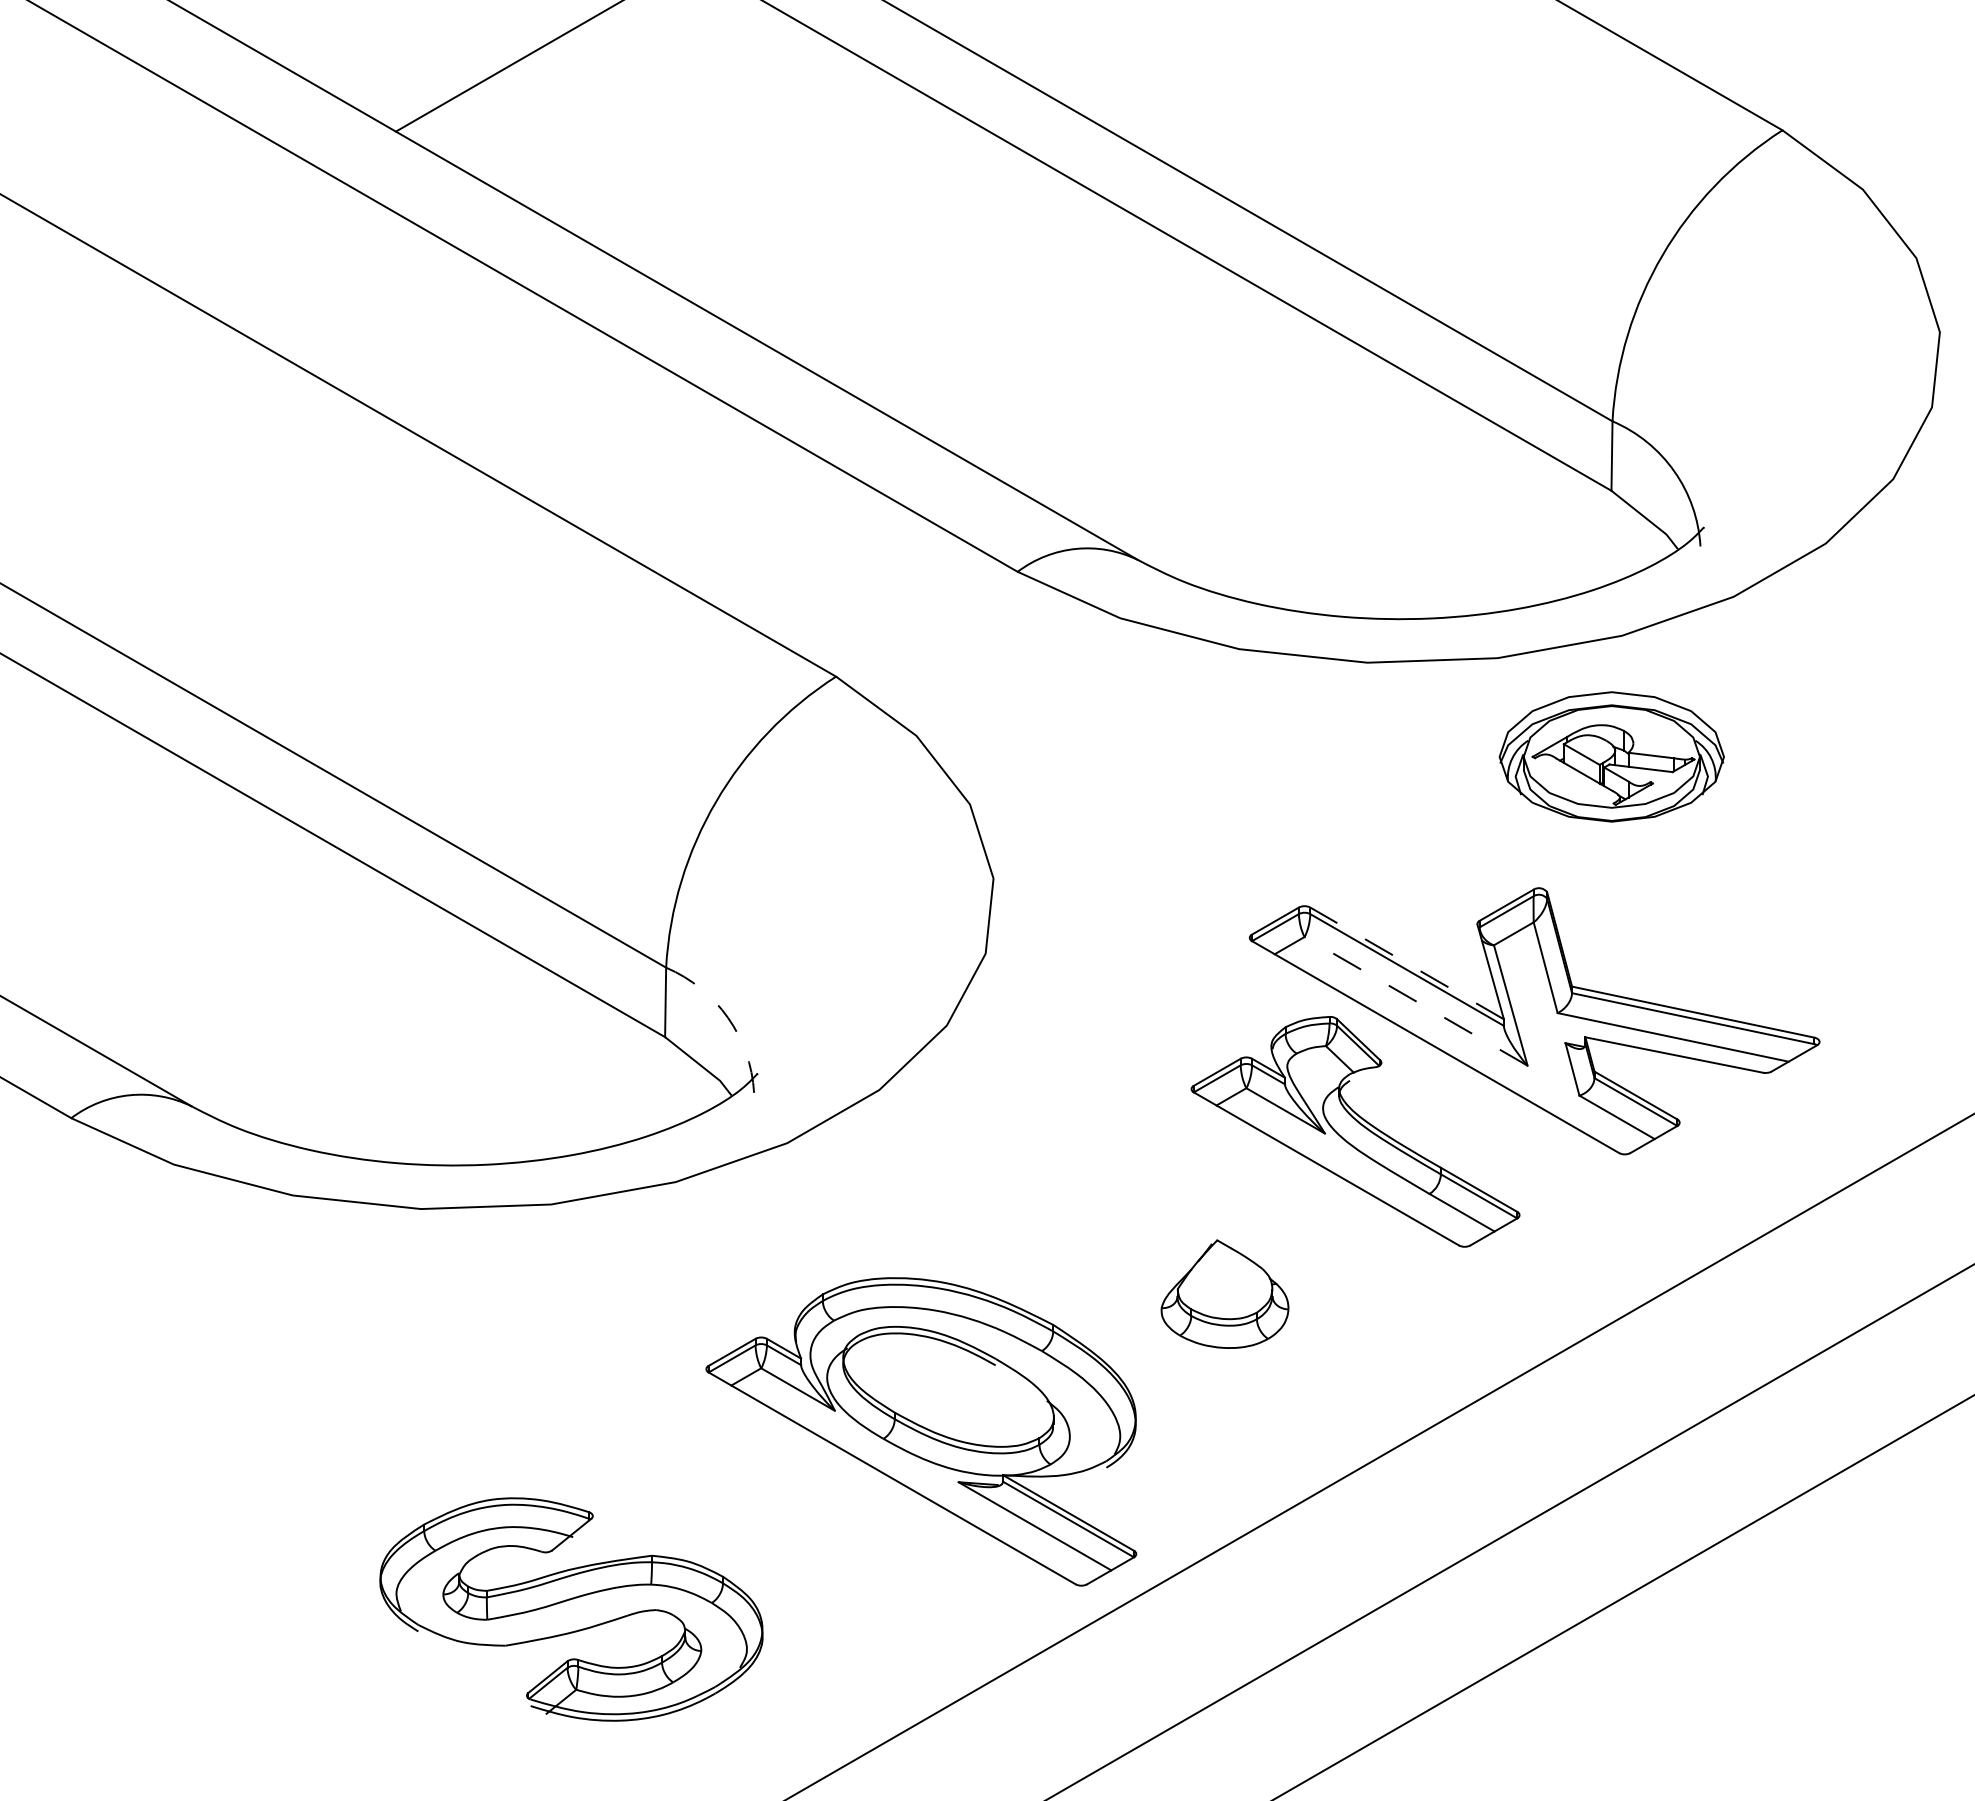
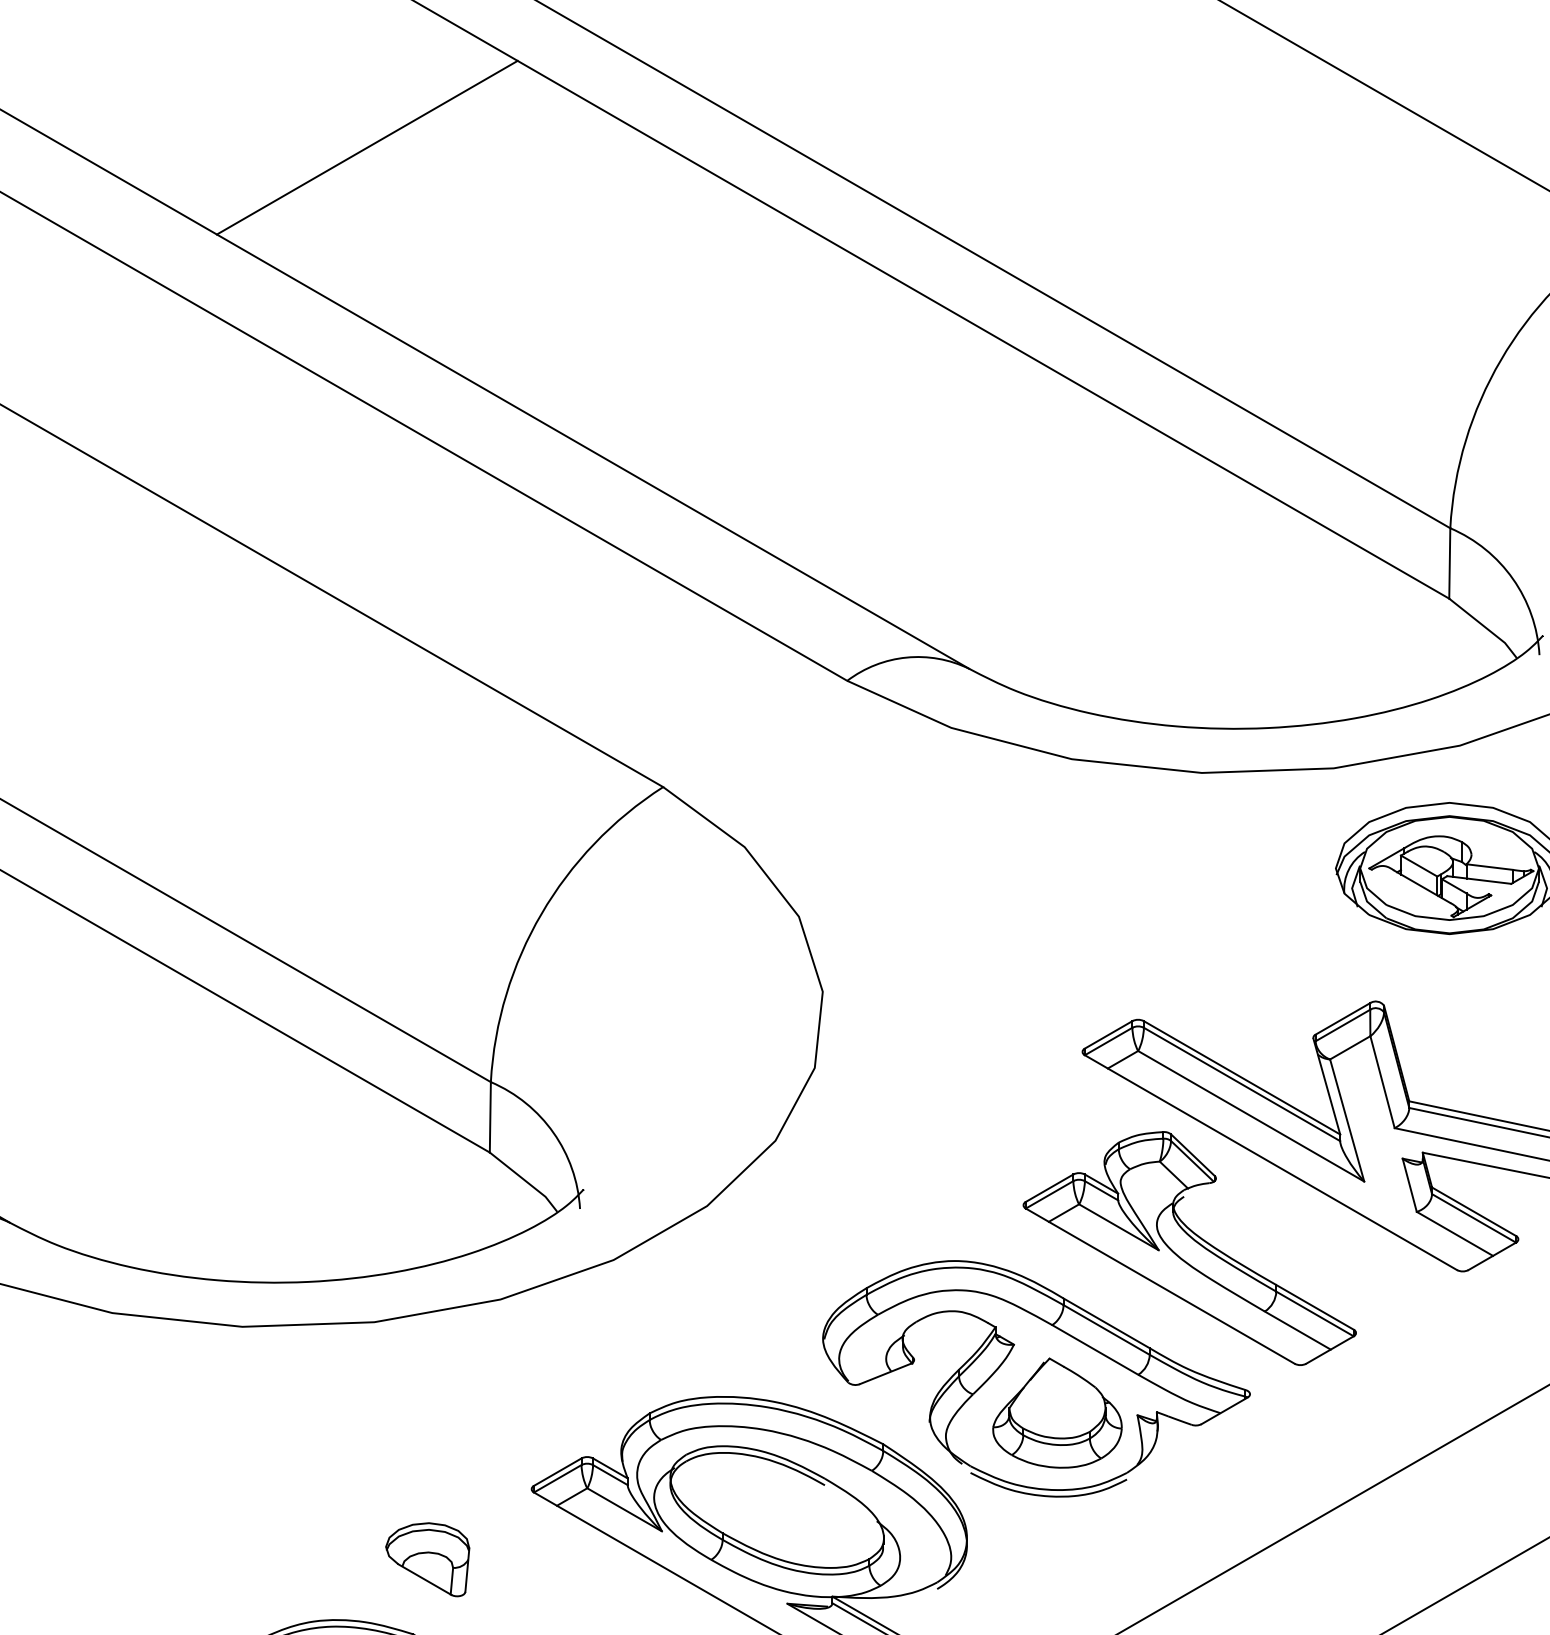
line: (1407, 963) -> (1242, 1077), dashed -> solid
line: (1416, 1001) -> (1251, 1116), dashed -> solid
arc: (727, 1017) -> (553, 1132), dashed -> solid
part: (1203, 1260) -> (1035, 1378), added
part: (603, 1438) -> (427, 1559), added

